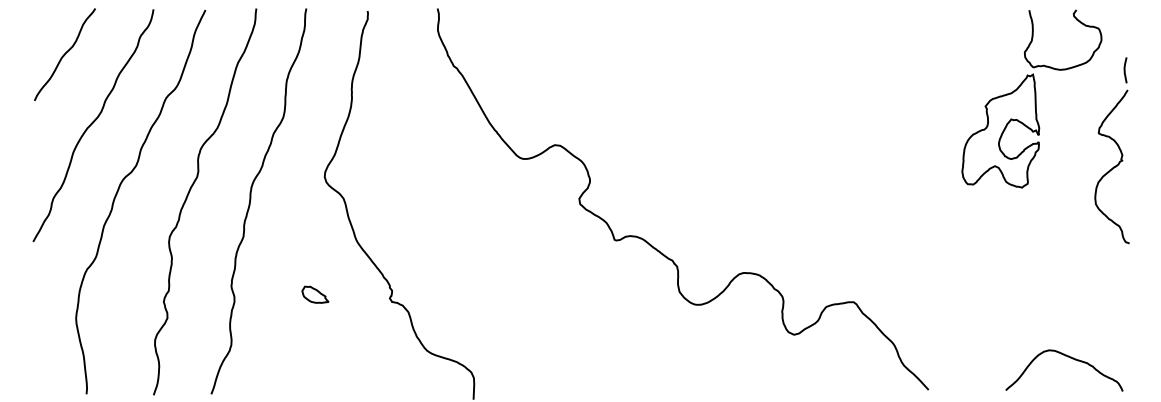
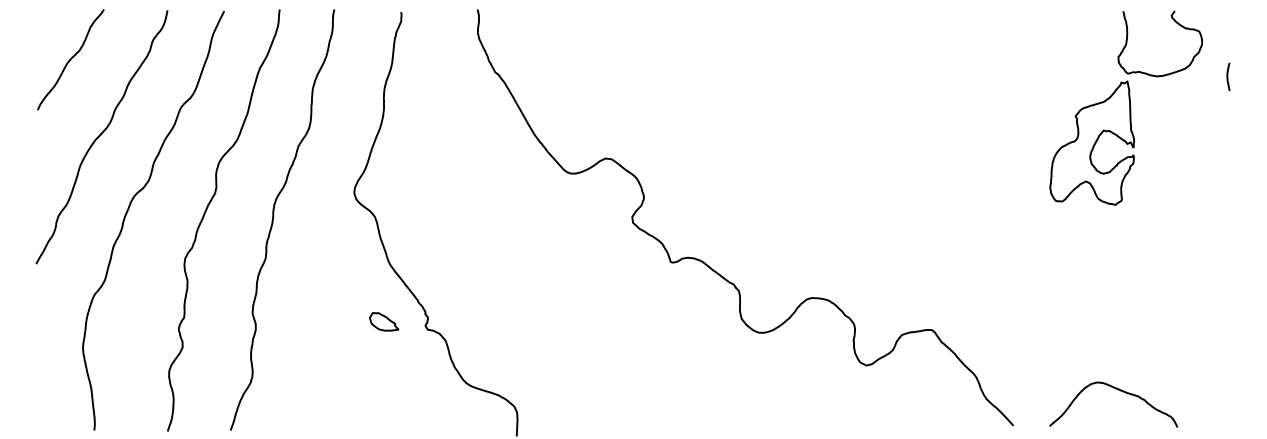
curve: (1112, 167) -> (1214, 182), removed
part: (315, 294) -> (384, 321), moved
curve: (1070, 358) -> (1120, 391), moved

